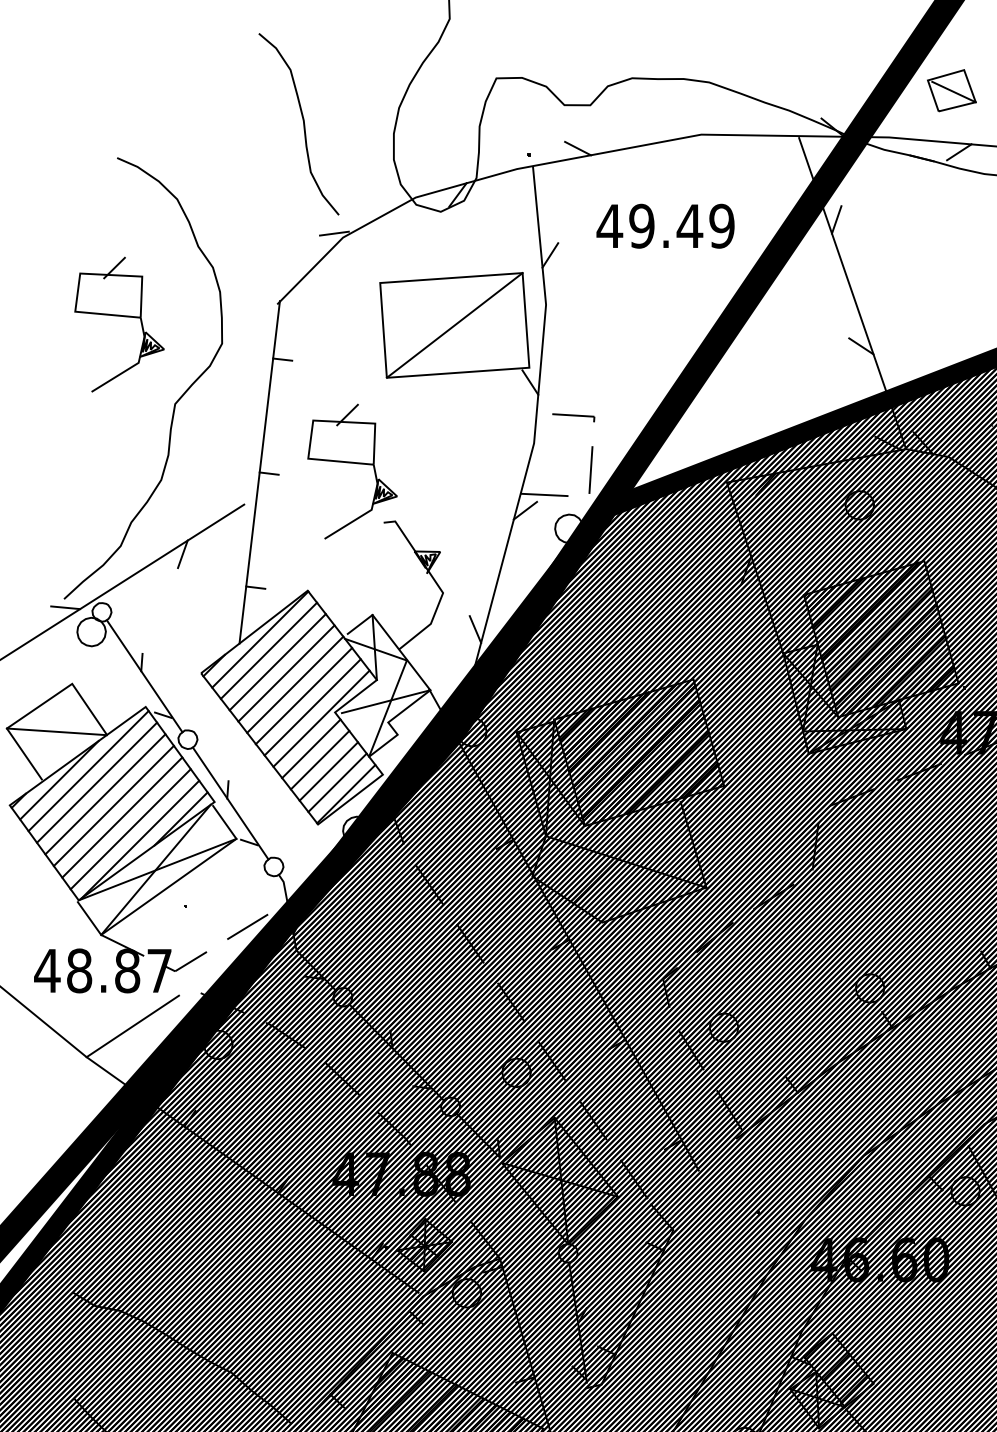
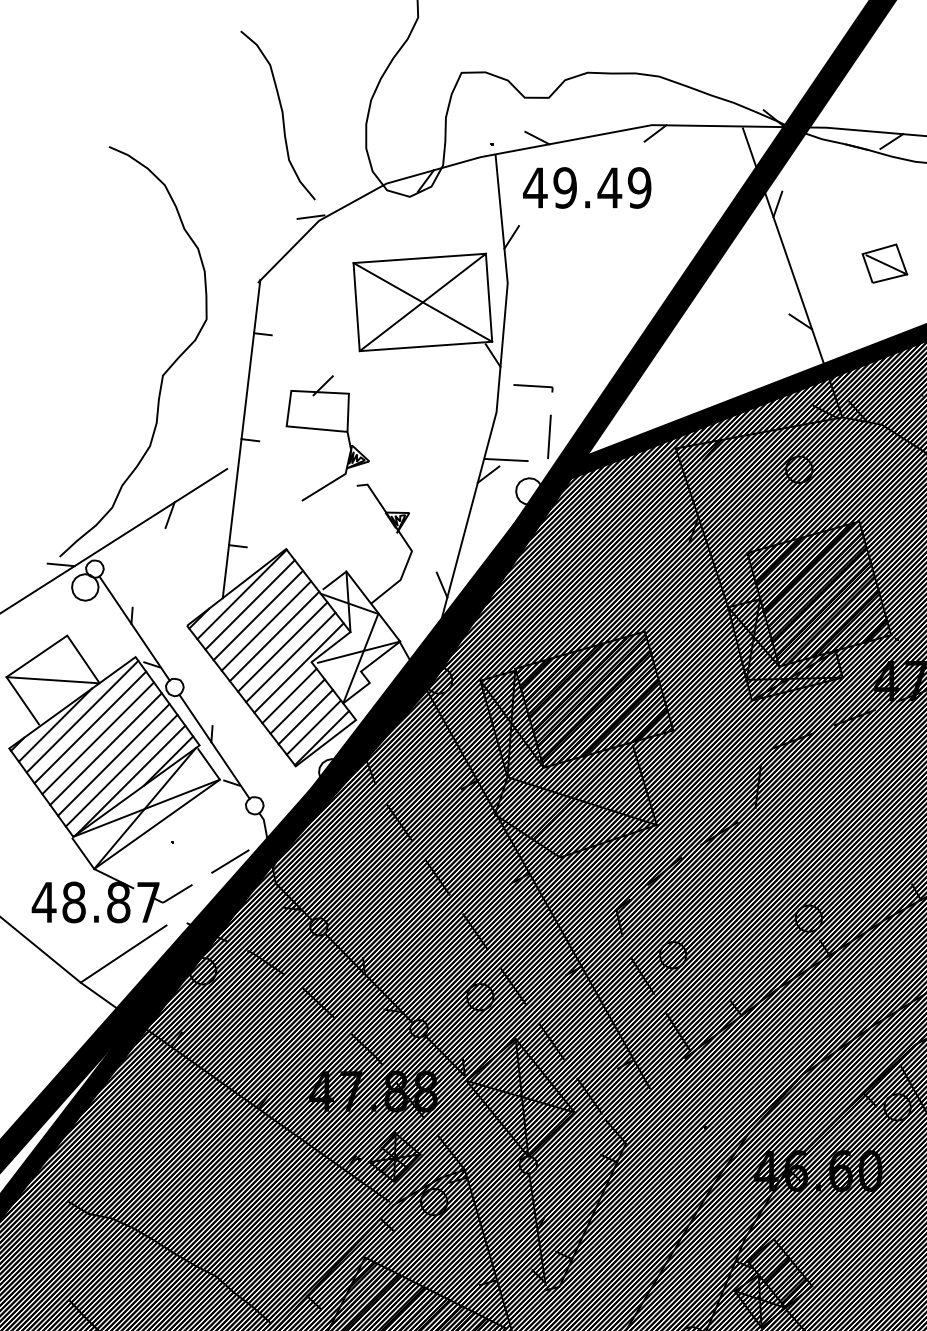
part: (951, 90) -> (884, 263), moved
line: (704, 143) -> (654, 133), added
text: (665, 225) -> (587, 187), moved
part: (119, 316) -> (111, 294), removed
line: (454, 325) -> (422, 302), added

